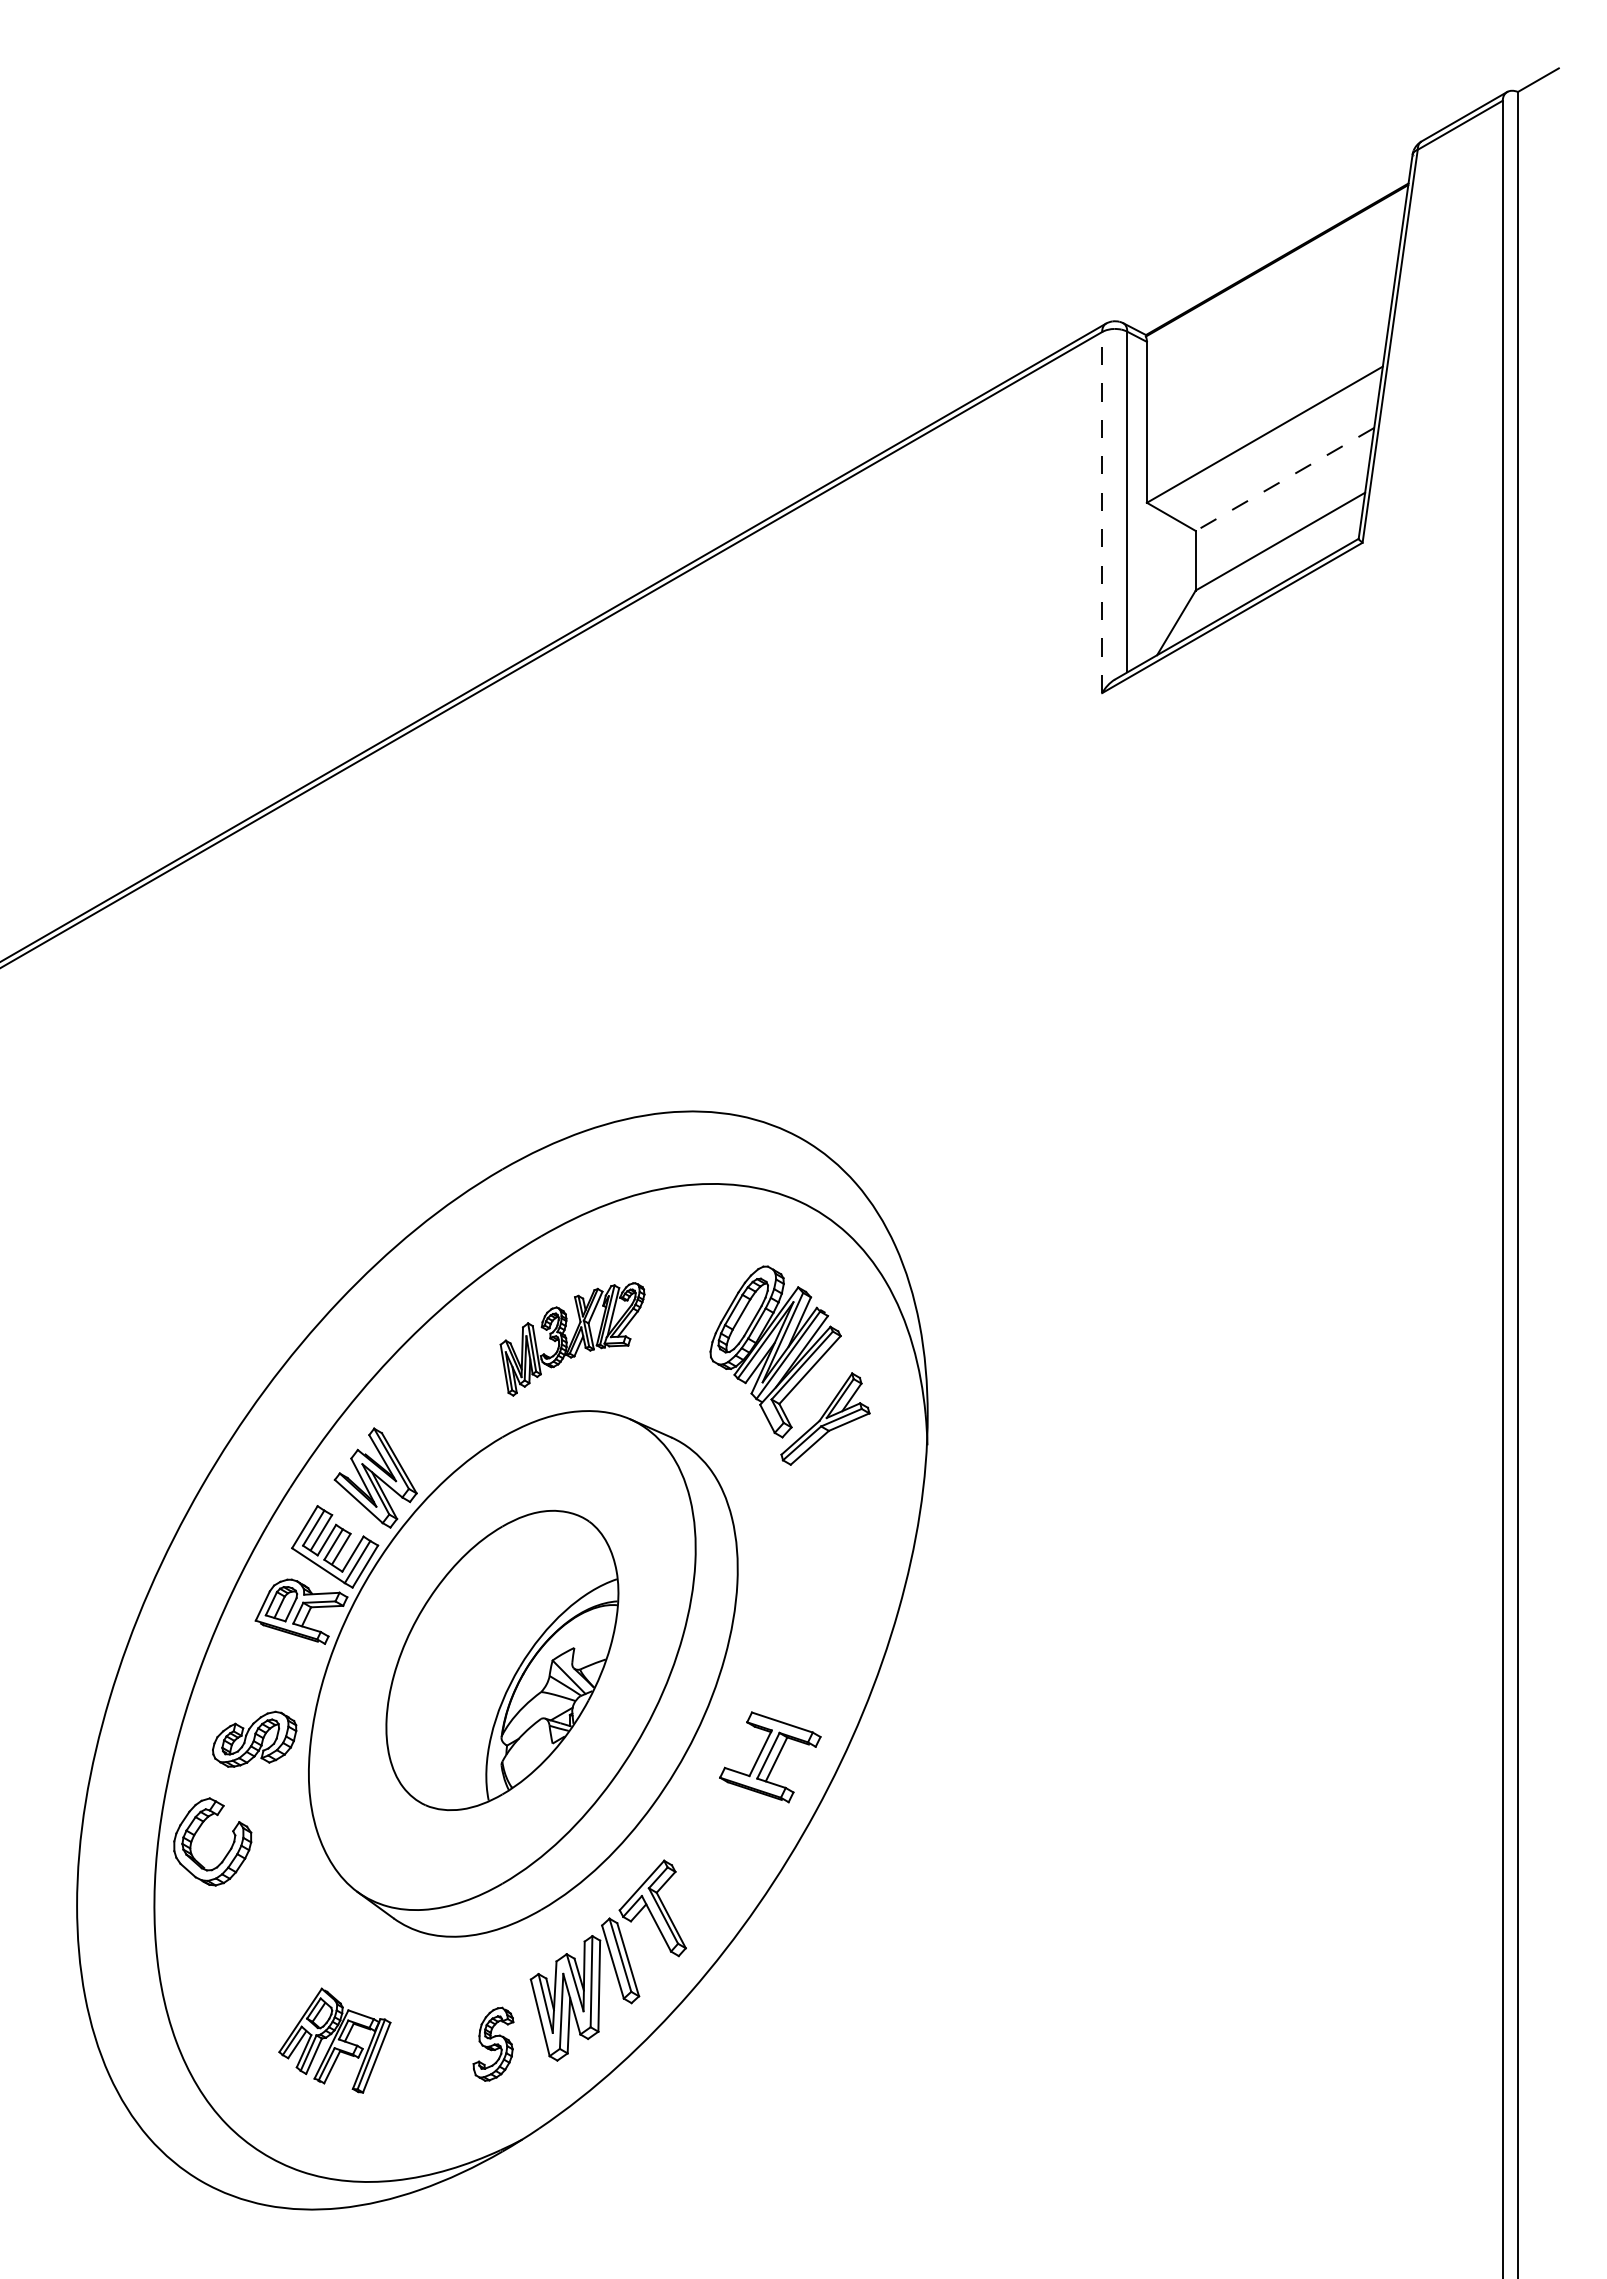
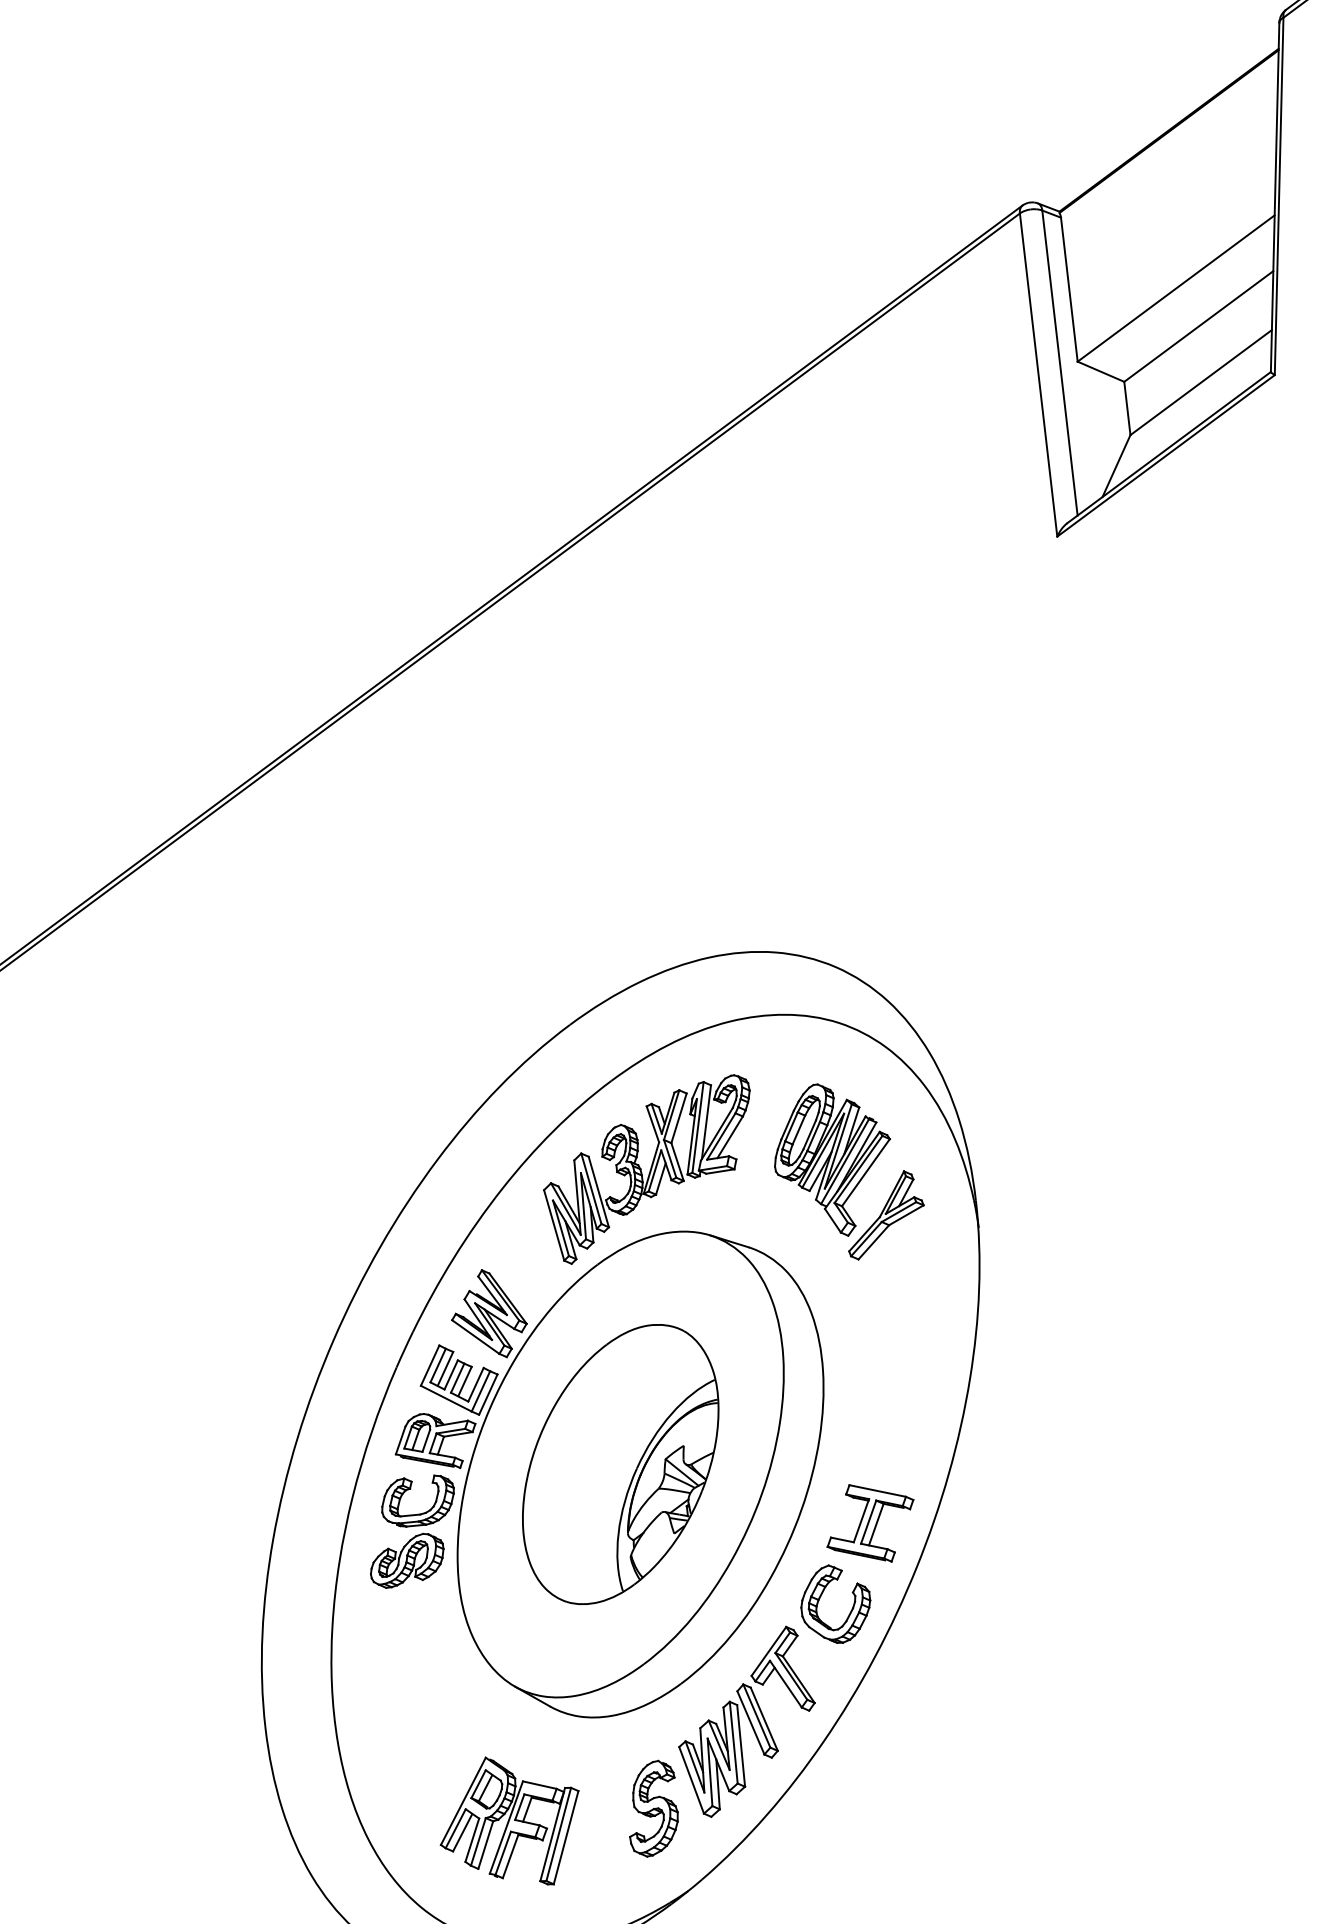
line: (1284, 479) -> (1198, 326), dashed -> solid
line: (1102, 512) -> (1038, 374), dashed -> solid
part: (572, 1339) -> (650, 1169), size x1.67
part: (277, 1688) -> (422, 1512), added
part: (197, 1832) -> (821, 1597), moved
part: (334, 2040) -> (509, 1821), size x1.43
part: (493, 2044) -> (652, 1809), size x1.43

